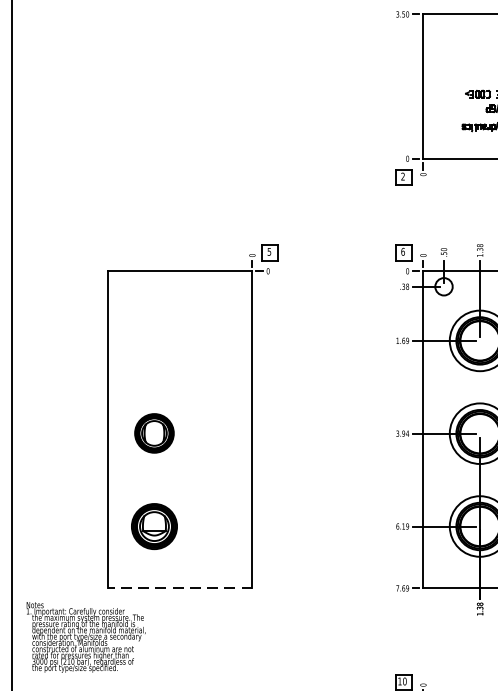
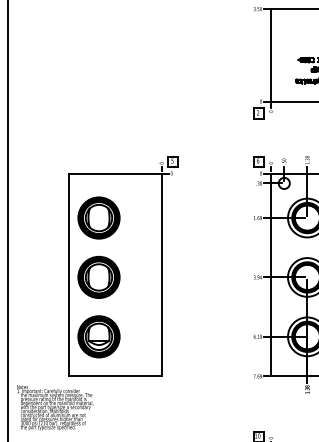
part: (153, 340) -> (98, 217), added
part: (153, 432) -> (98, 276), size x1.67
part: (153, 525) -> (98, 336), size x1.43
line: (180, 588) -> (115, 376), dashed -> solid

